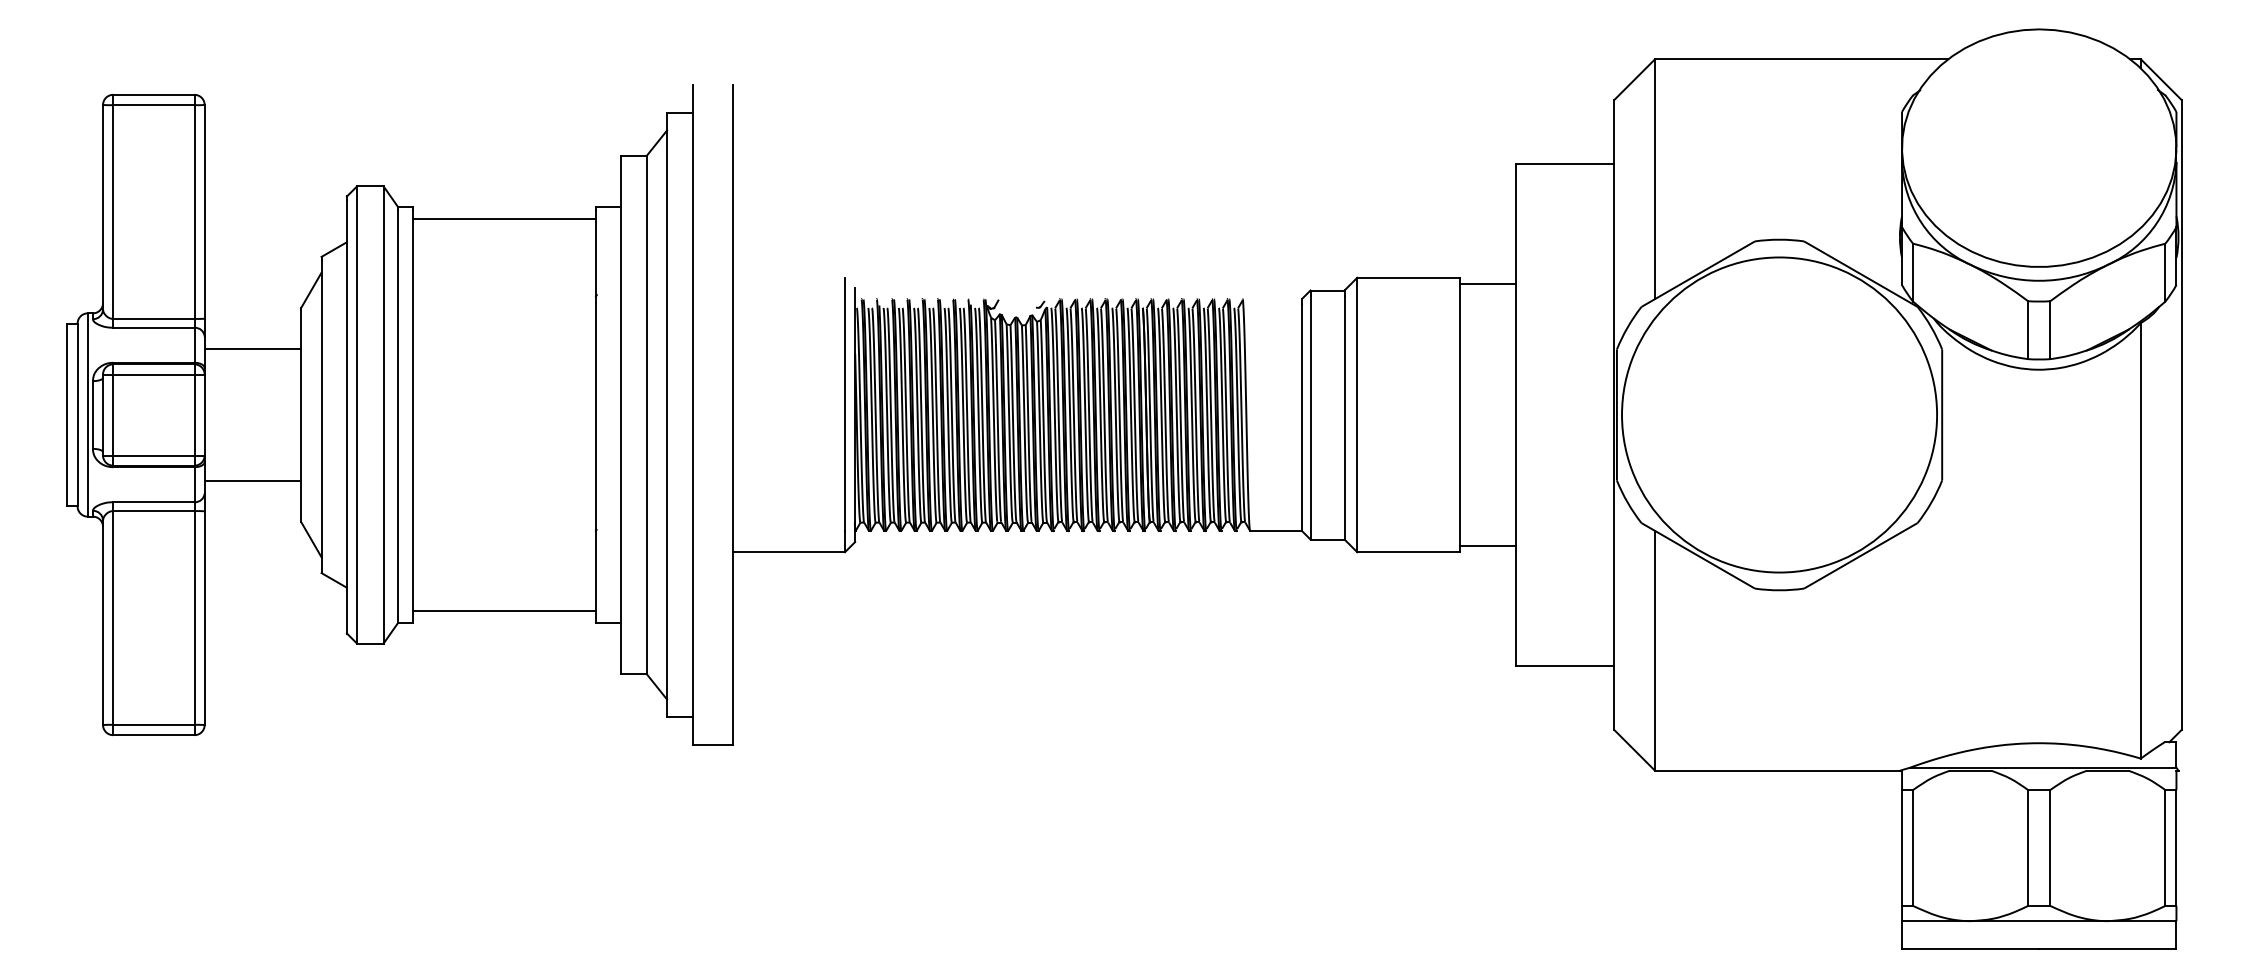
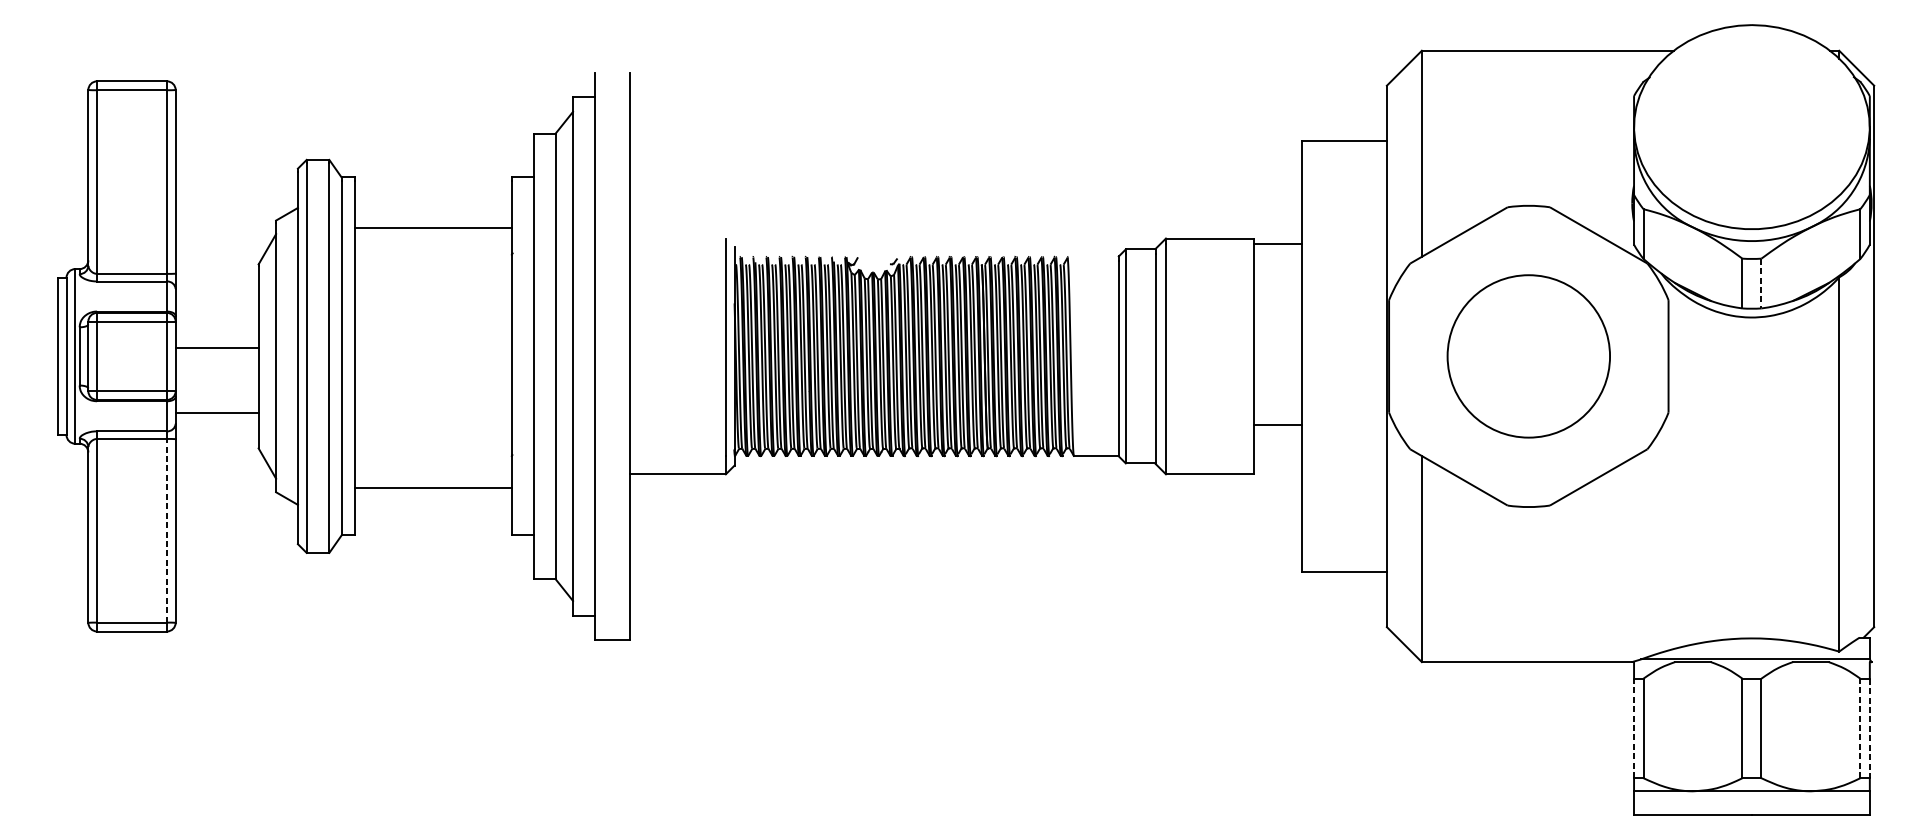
line: (504, 219) -> (433, 227), moved
line: (2050, 330) -> (1761, 283), solid -> dashed
line: (252, 348) -> (216, 347), moved
circle: (1779, 414) -> (1528, 355), size x0.6
line: (1487, 545) -> (1277, 424), moved
line: (504, 610) -> (433, 487), moved
line: (194, 617) -> (166, 530), solid -> dashed
line: (1902, 847) -> (1634, 728), solid -> dashed
line: (2165, 847) -> (1860, 728), solid -> dashed
line: (2176, 847) -> (1869, 728), solid -> dashed

